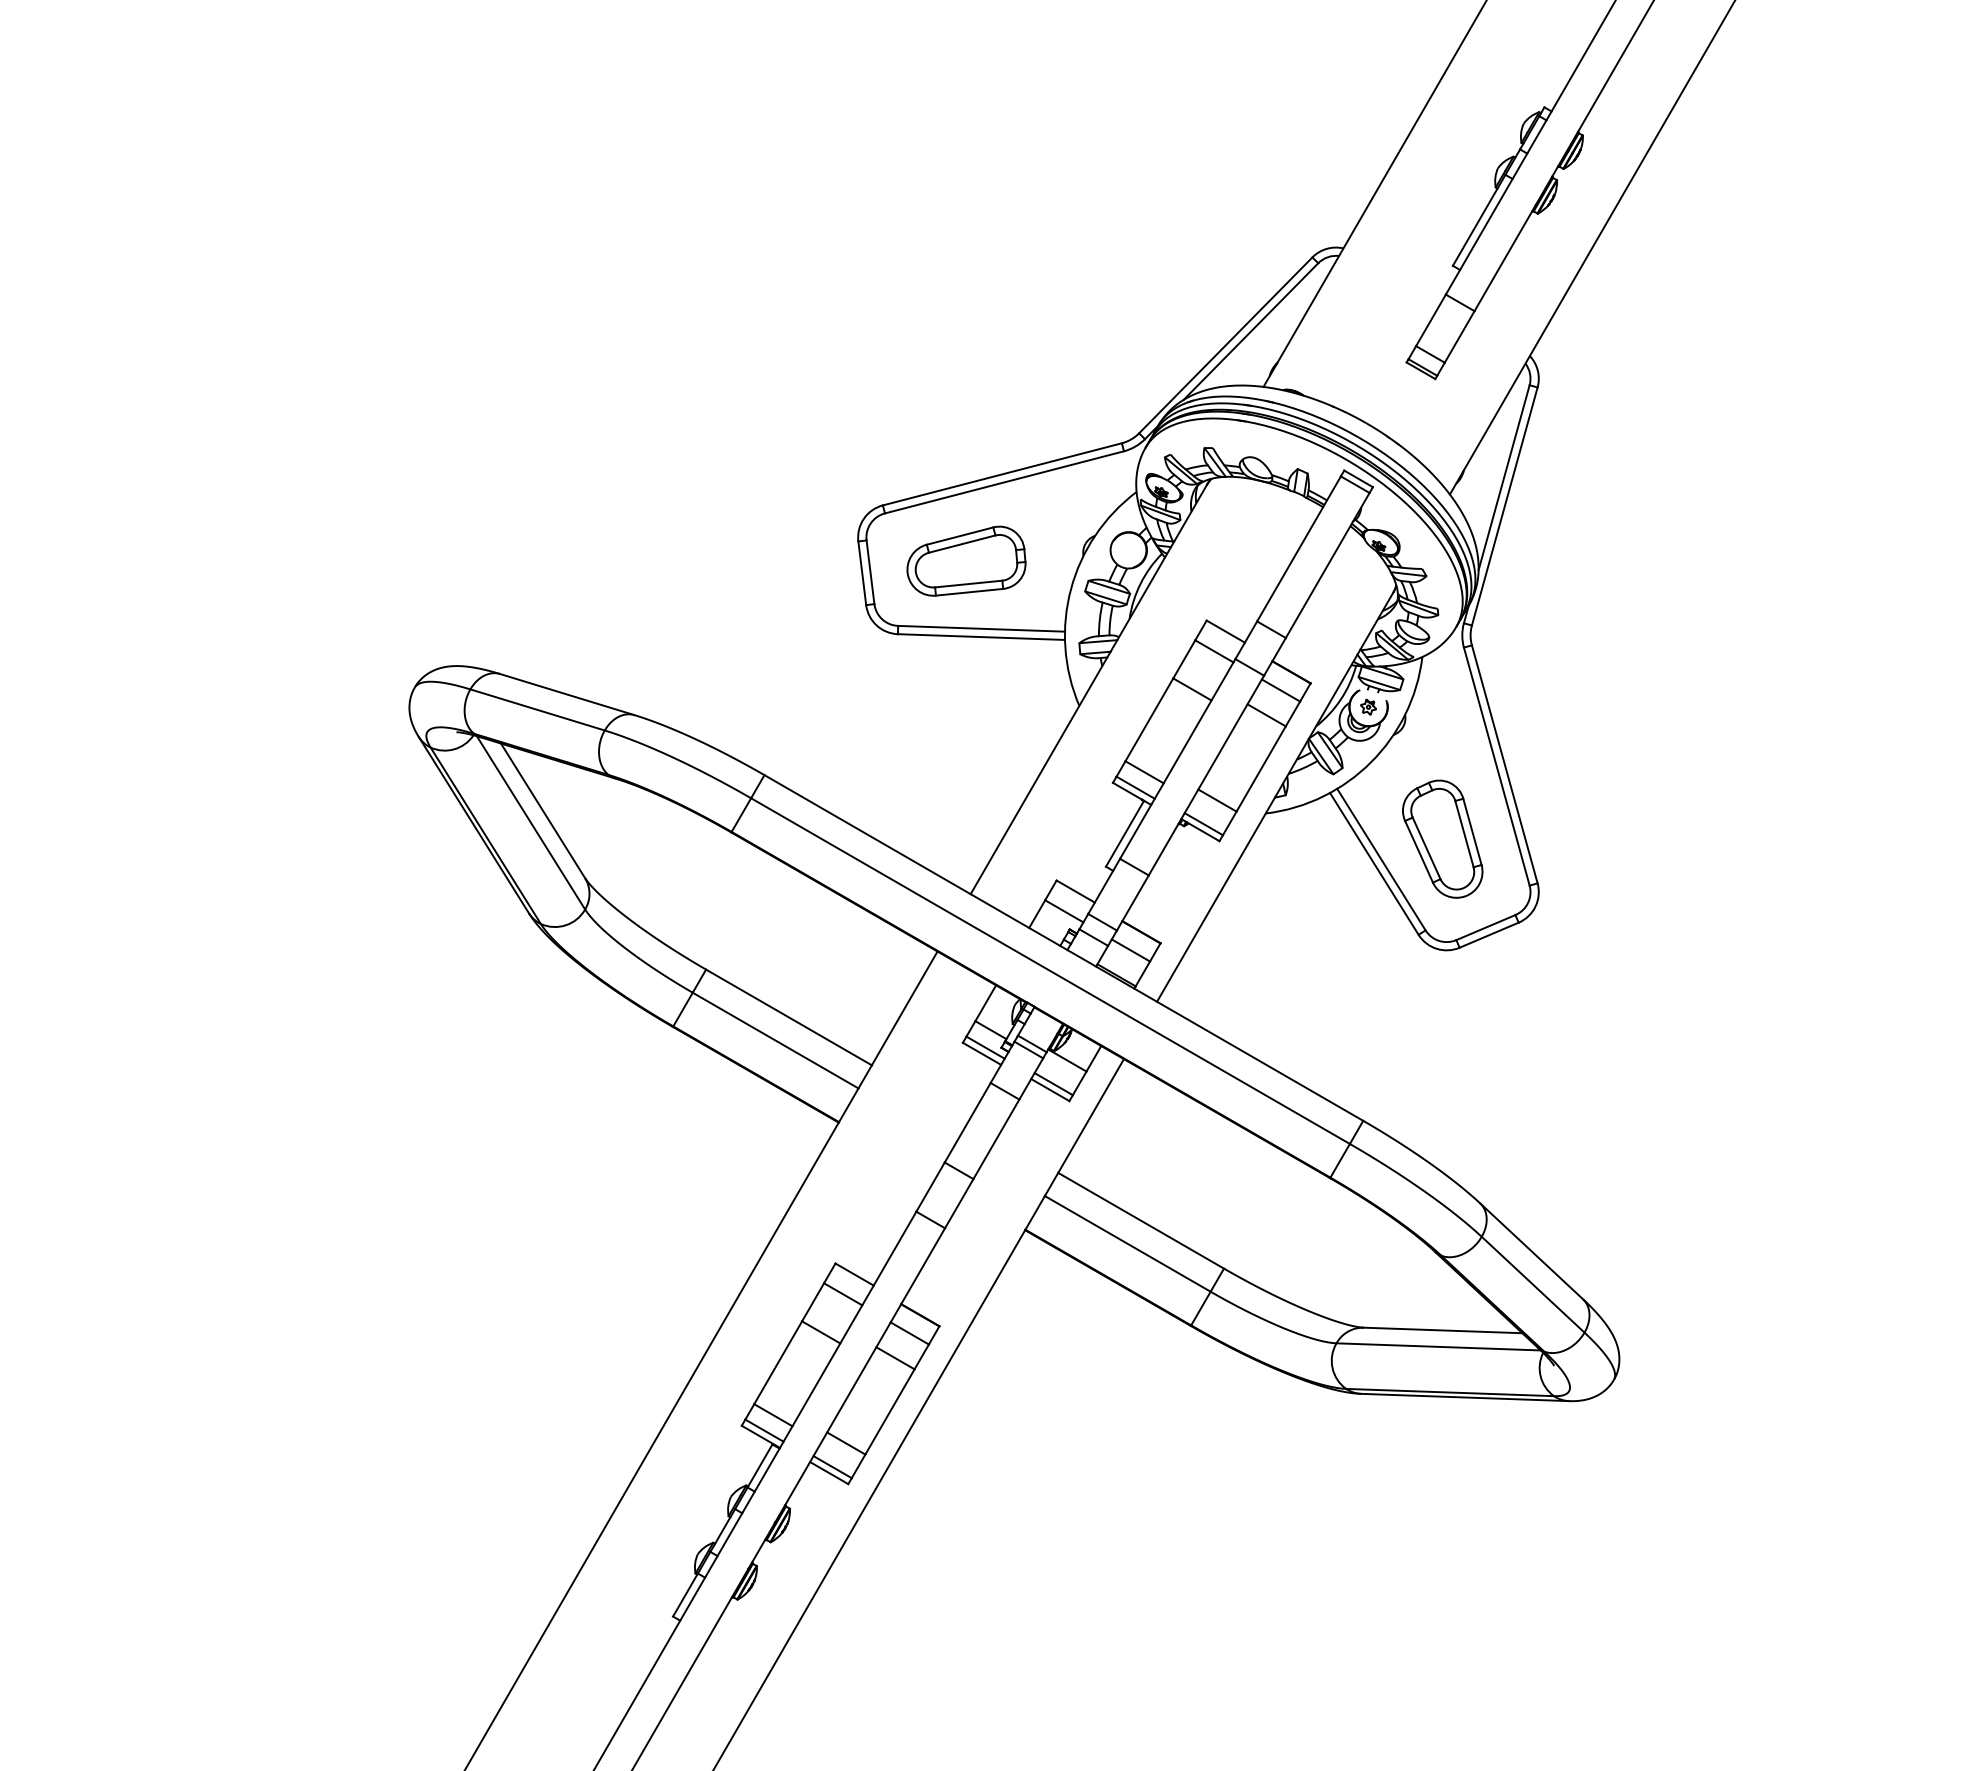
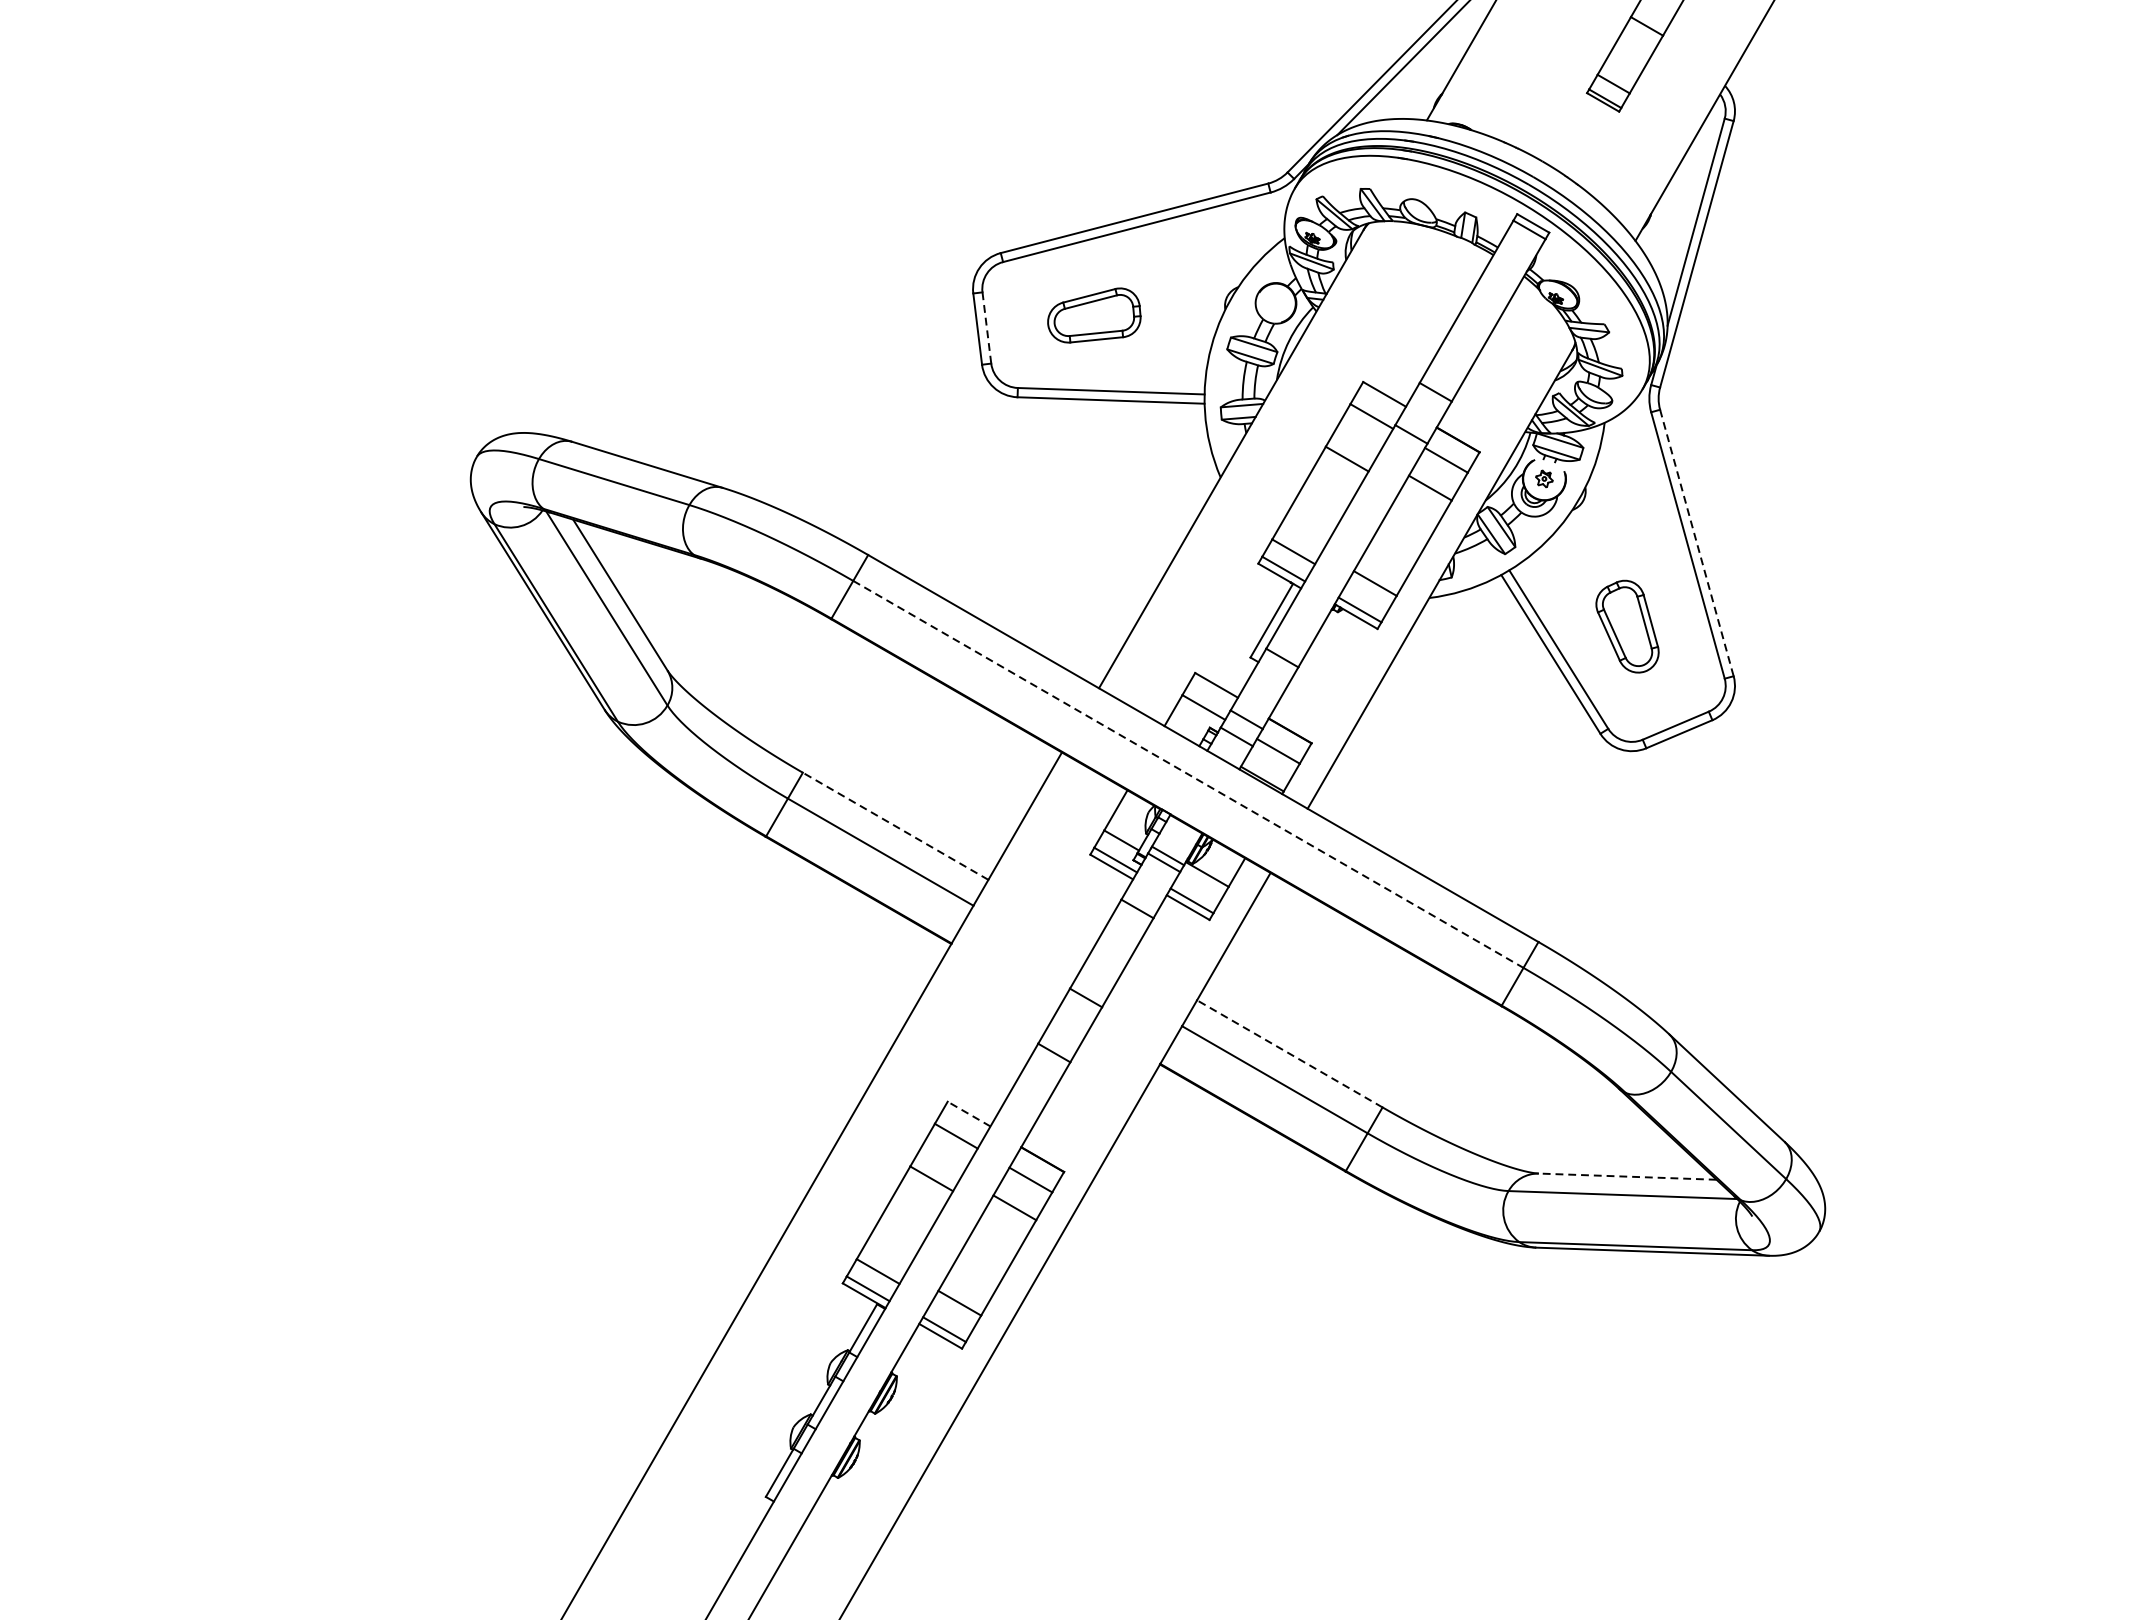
part: (966, 560) -> (1094, 314), size x0.7
line: (870, 572) -> (986, 328), solid -> dashed
line: (1504, 764) -> (1696, 543), solid -> dashed
part: (1442, 838) -> (1627, 625), size x0.7
line: (1050, 971) -> (1188, 774), solid -> dashed
line: (789, 1017) -> (896, 826), solid -> dashed
line: (1141, 1220) -> (1290, 1053), solid -> dashed
line: (854, 1274) -> (968, 1114), solid -> dashed
line: (1442, 1330) -> (1627, 1176), solid -> dashed

